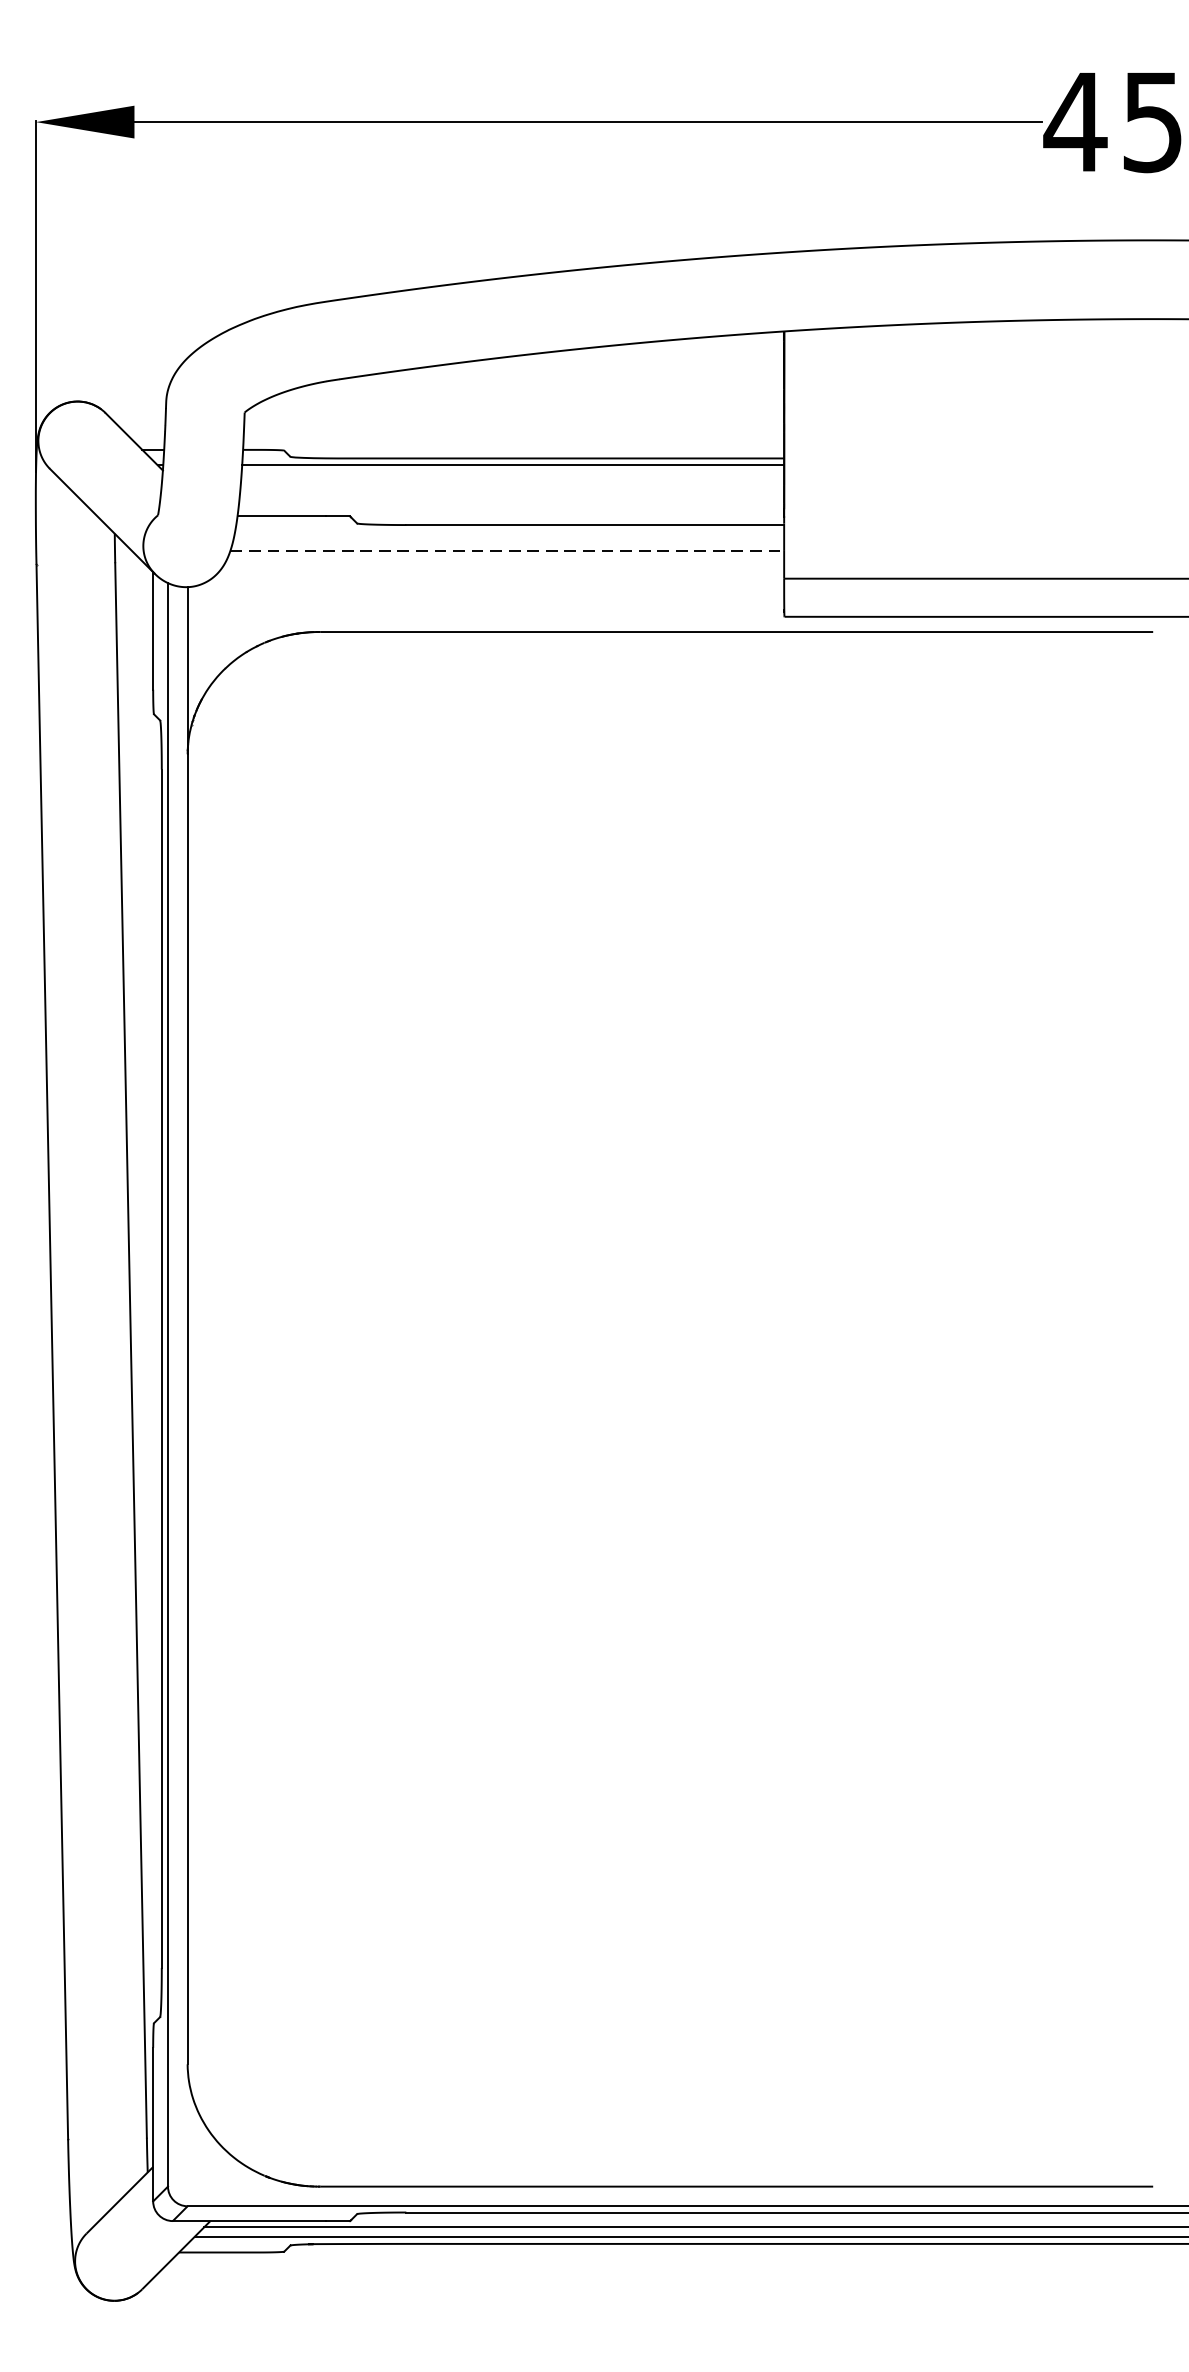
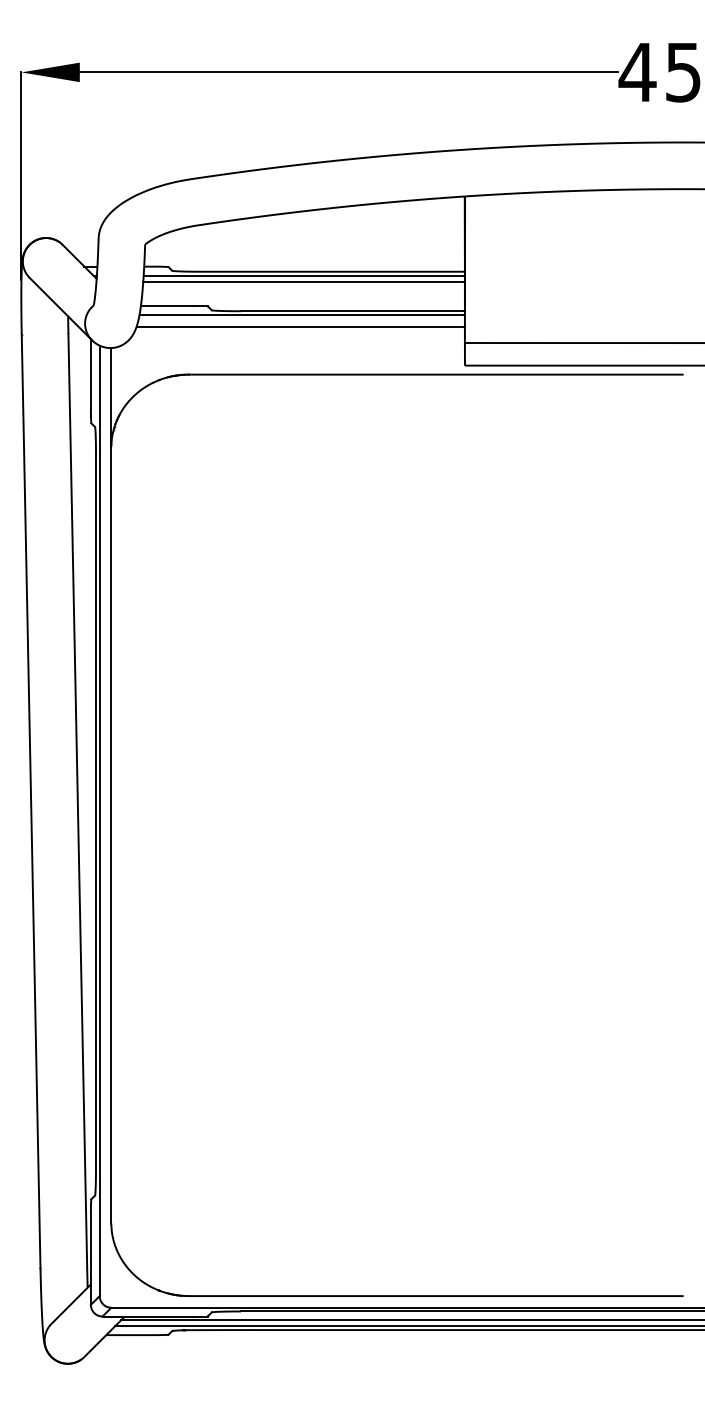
line: (511, 474) -> (303, 281), added
line: (508, 530) -> (301, 314), added
line: (508, 550) -> (301, 326), dashed -> solid

